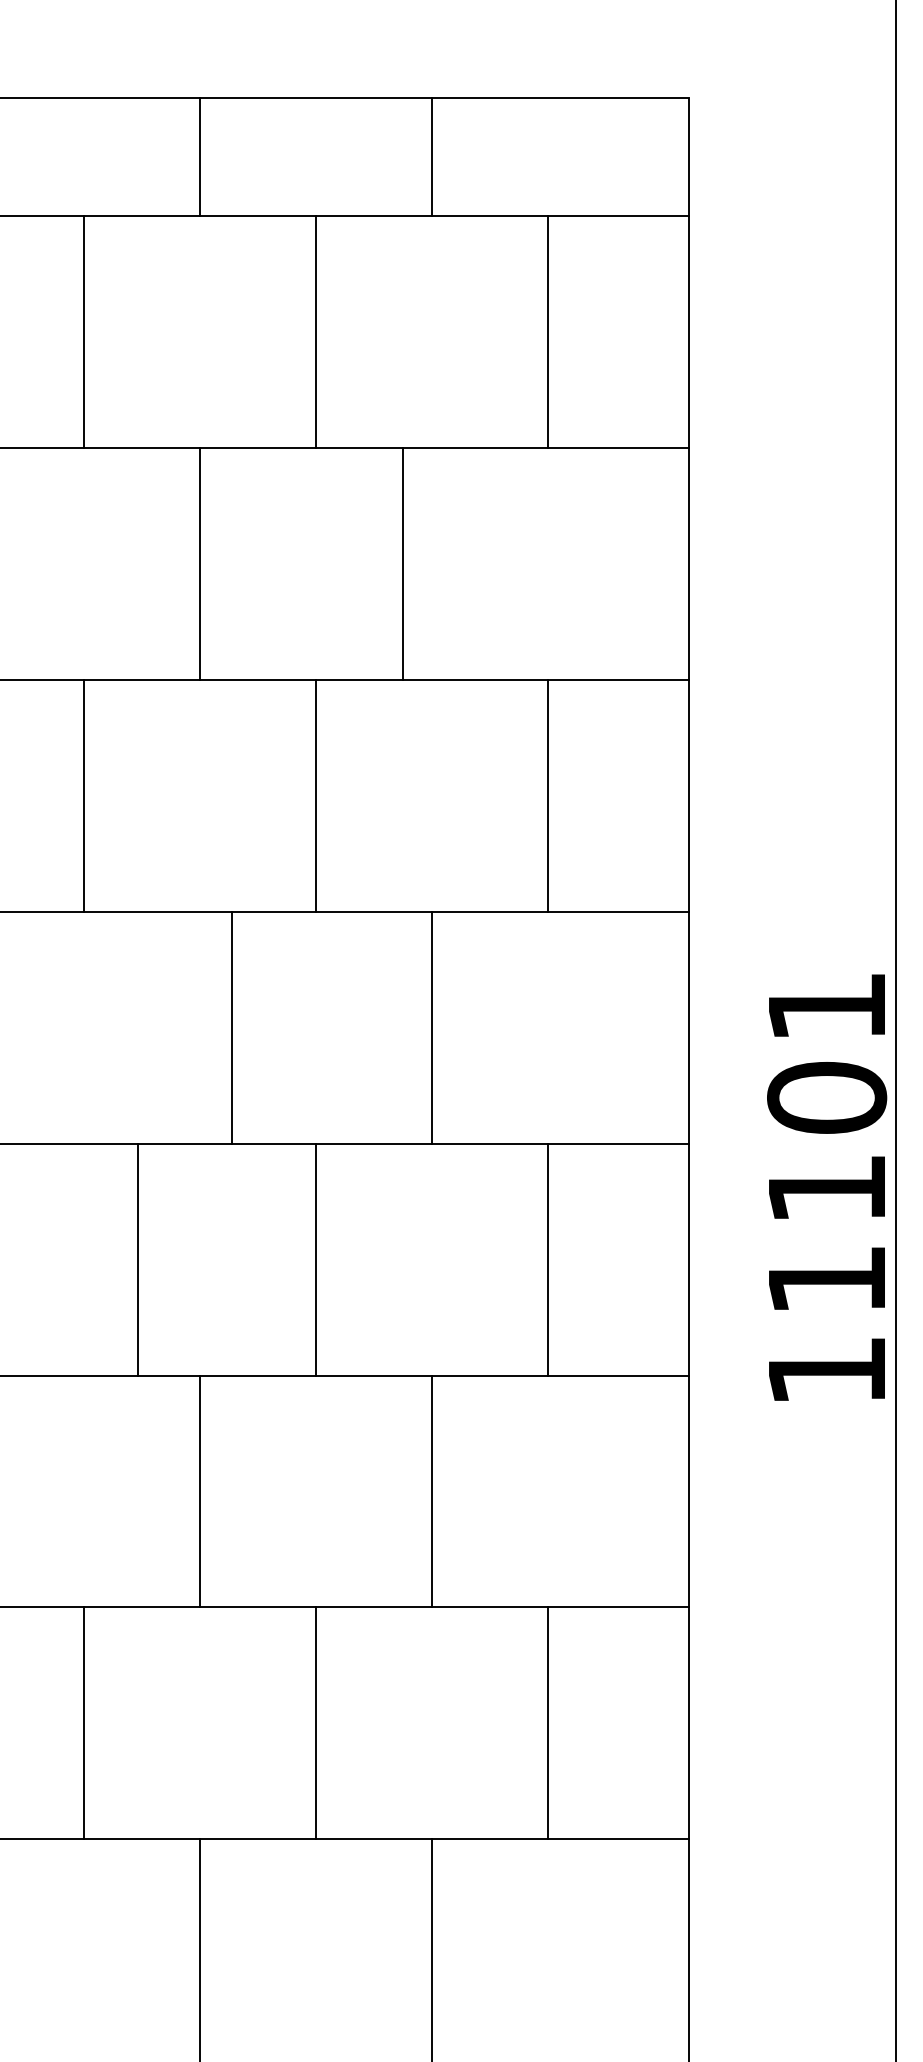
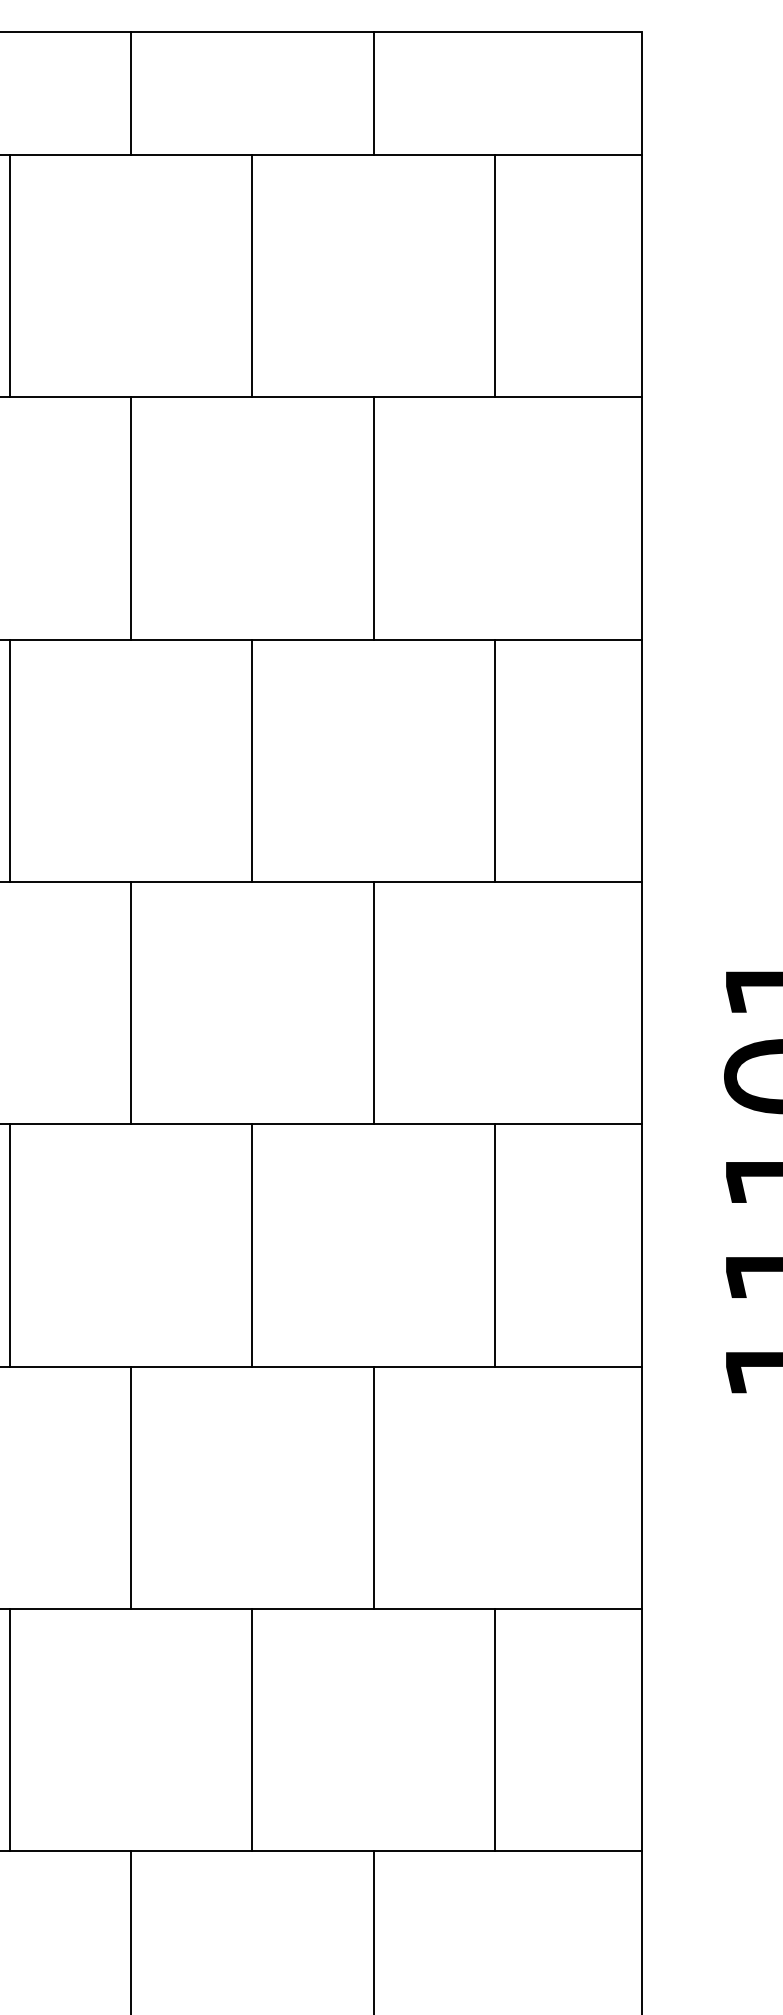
line: (402, 563) -> (373, 518), moved
line: (231, 1027) -> (130, 1003), moved
line: (137, 1259) -> (9, 1245), moved

